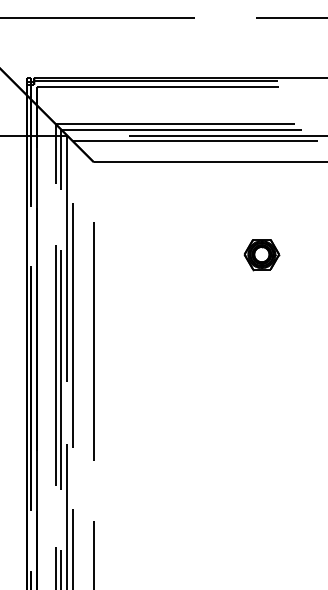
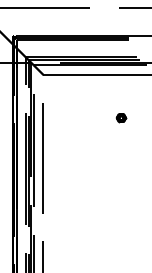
part: (262, 256) -> (121, 118), size x0.6

